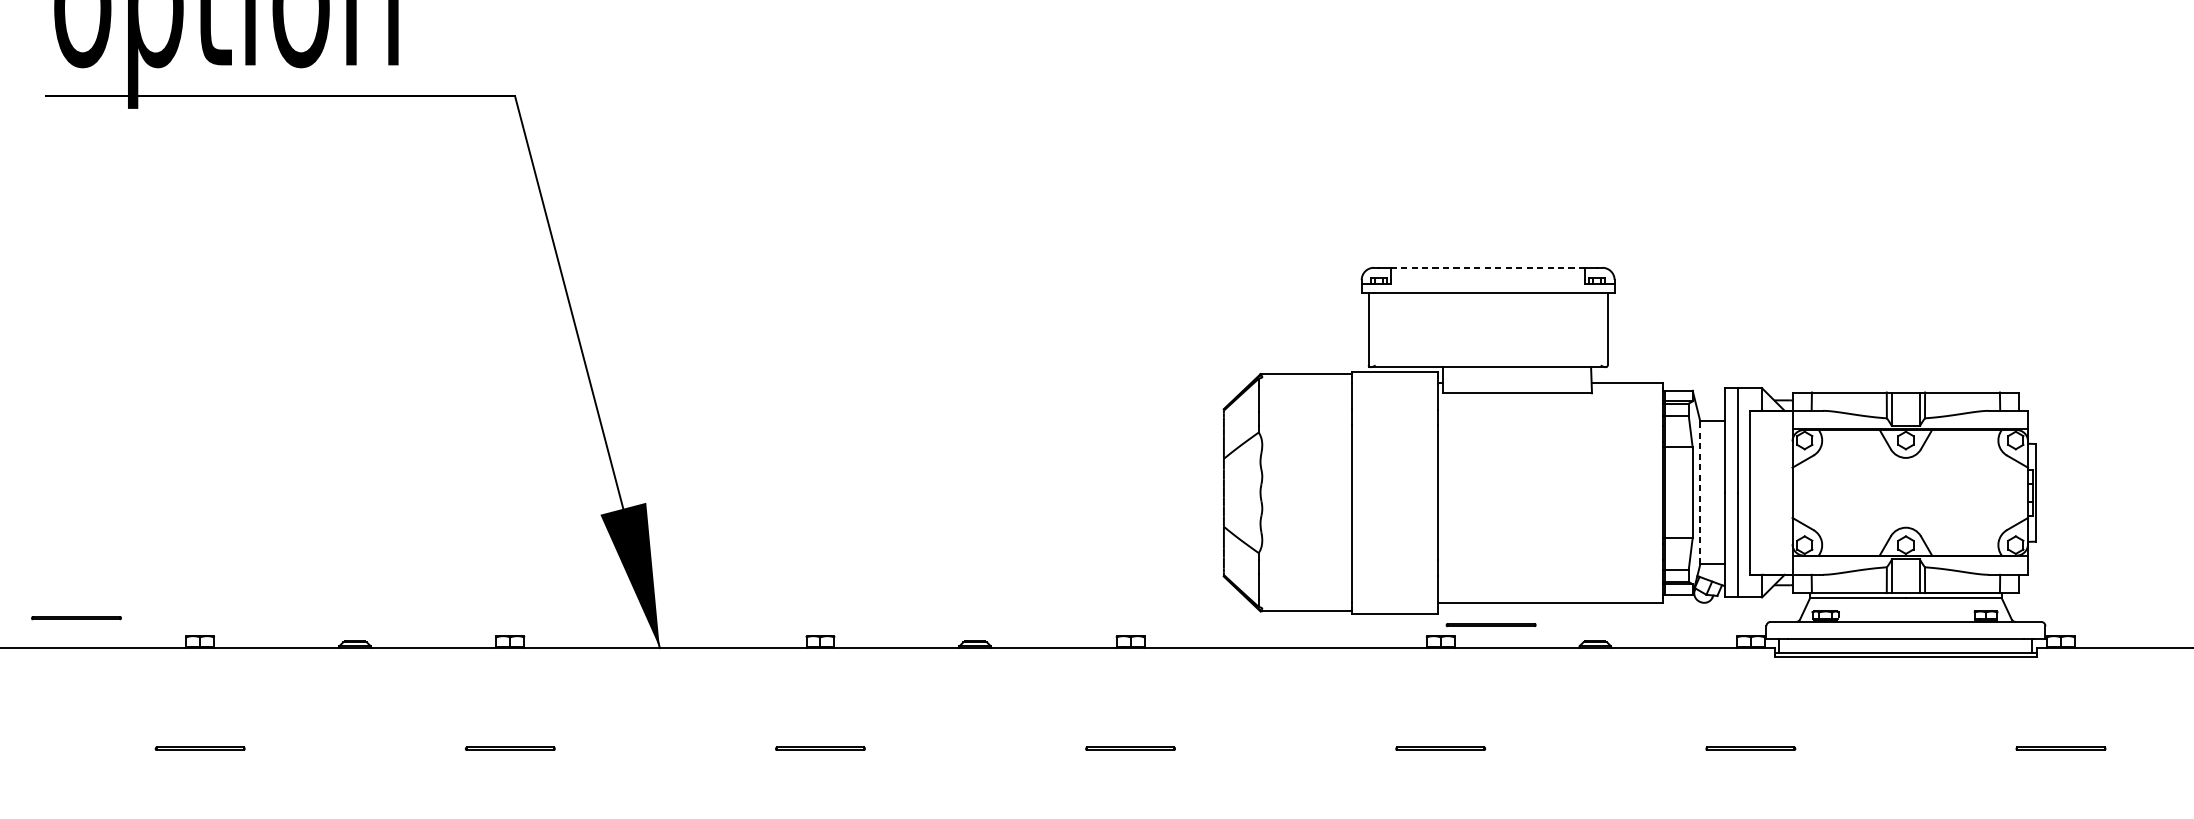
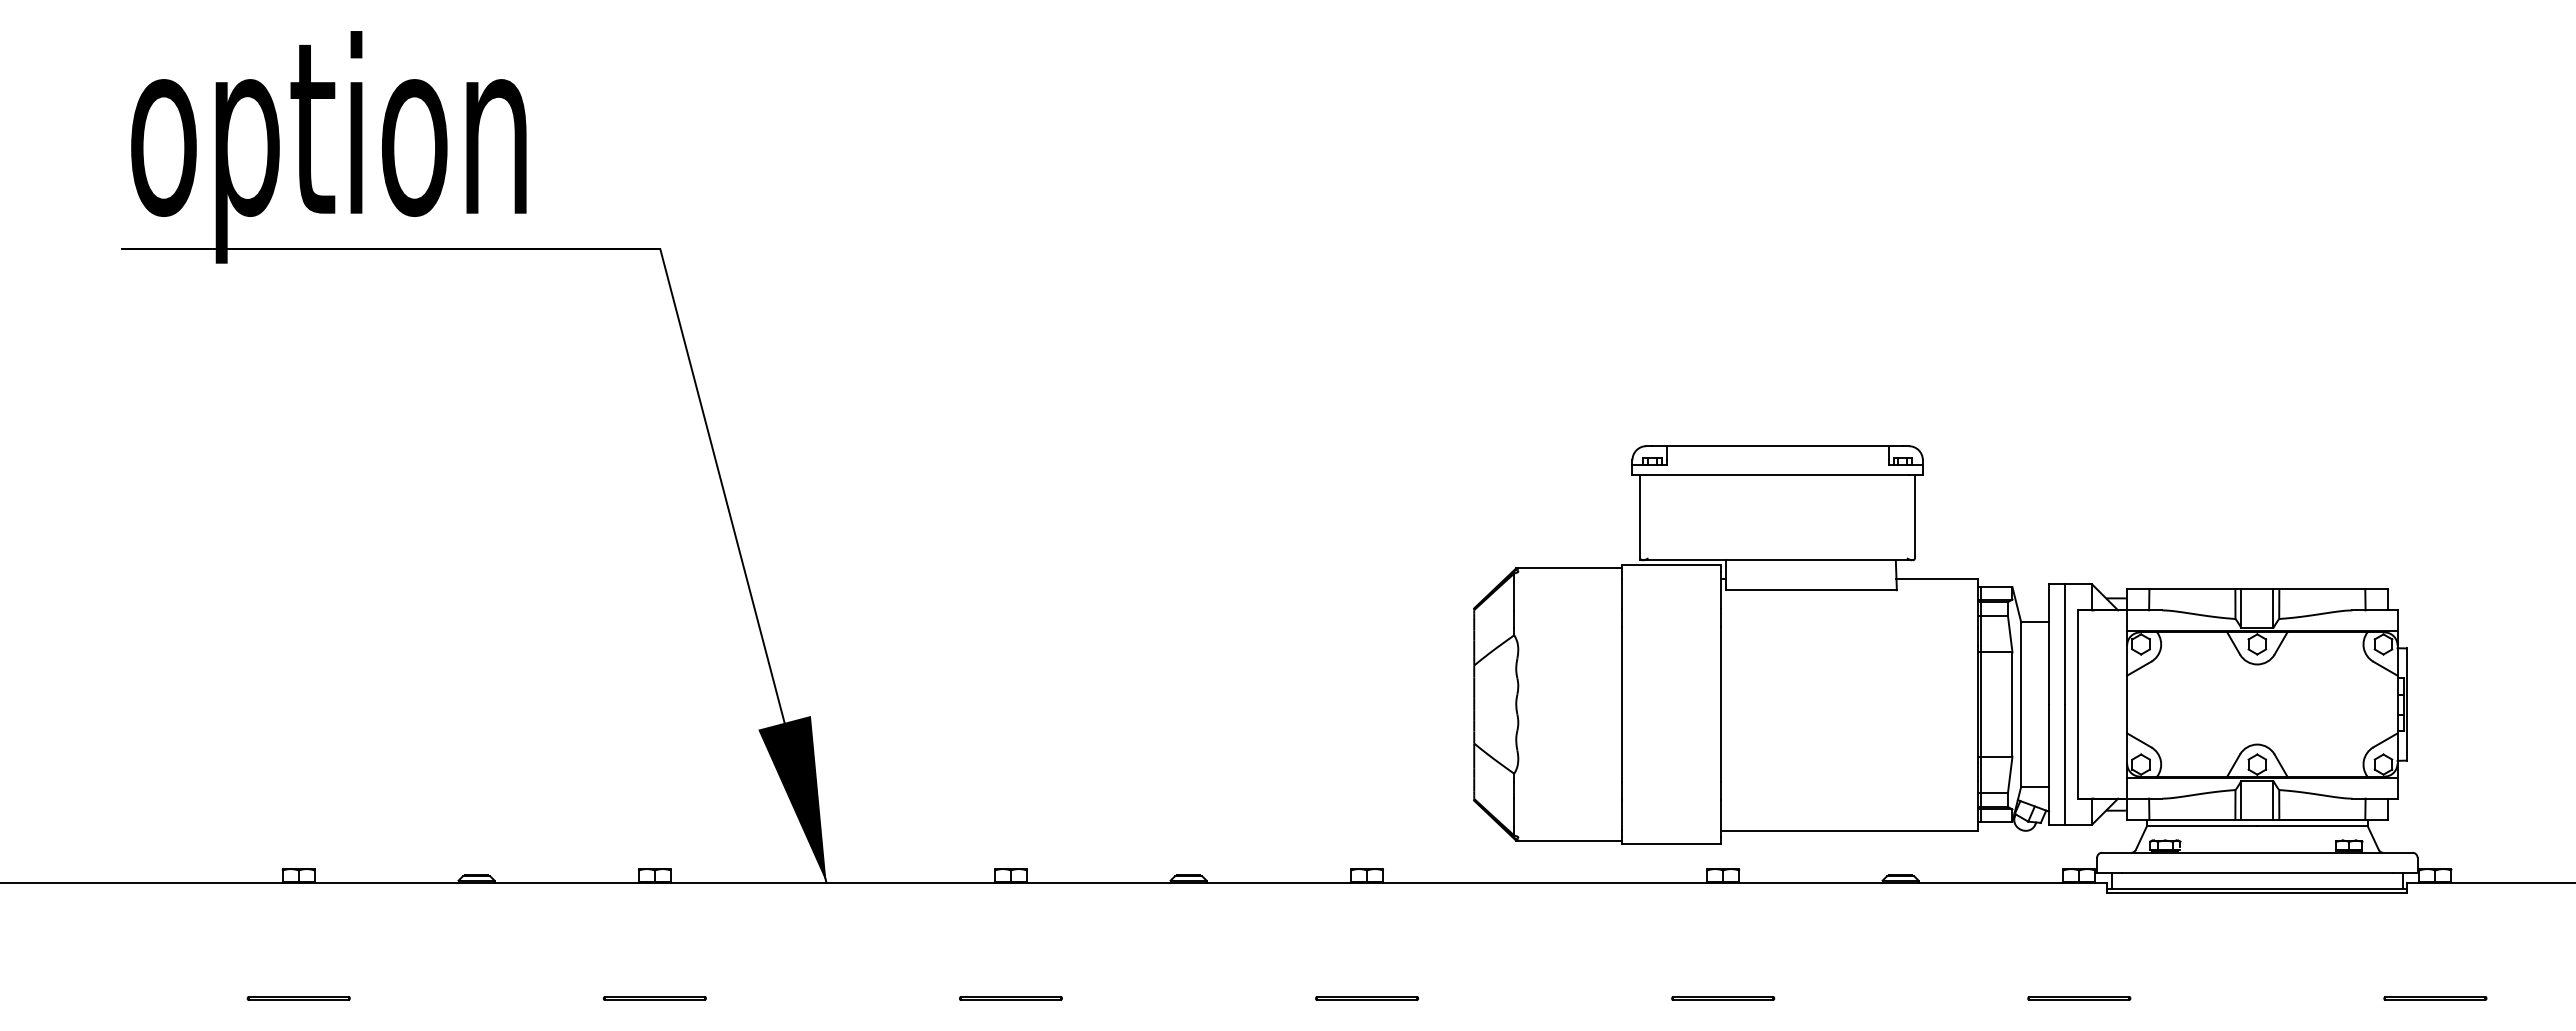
line: (1488, 268) -> (1777, 446), dashed -> solid
line: (1700, 492) -> (2021, 704), dashed -> solid
line: (76, 617) -> (156, 847), removed
line: (1490, 624) -> (1780, 855), removed

